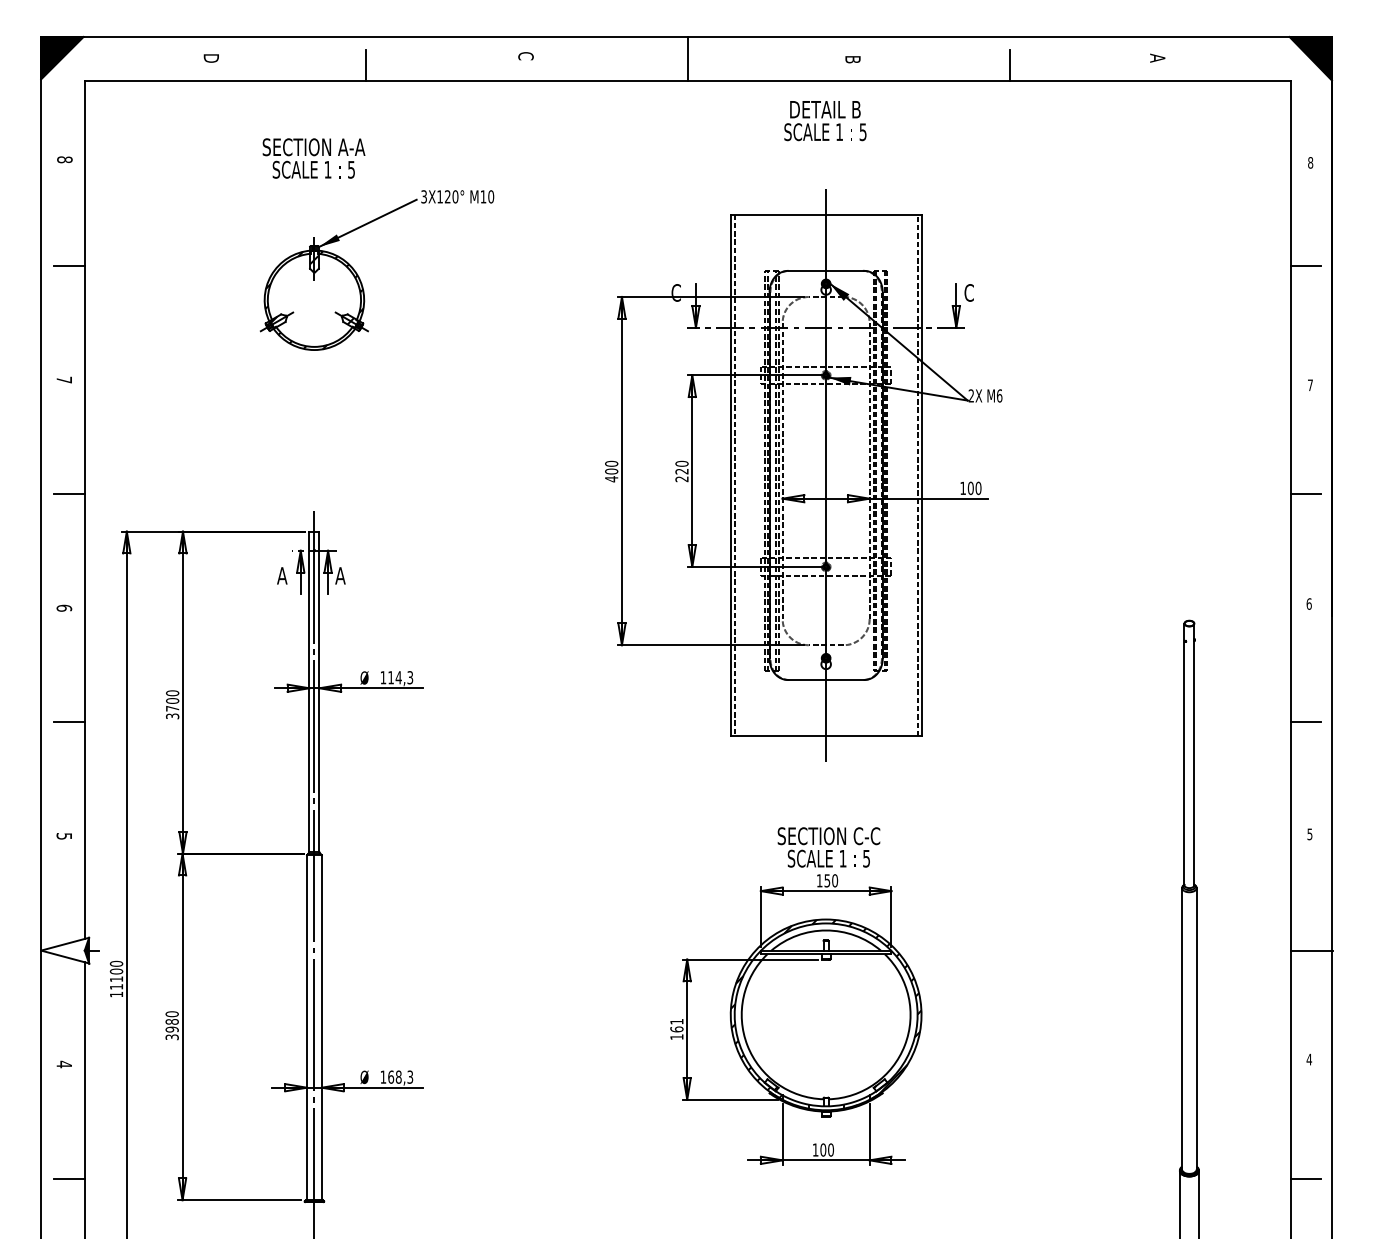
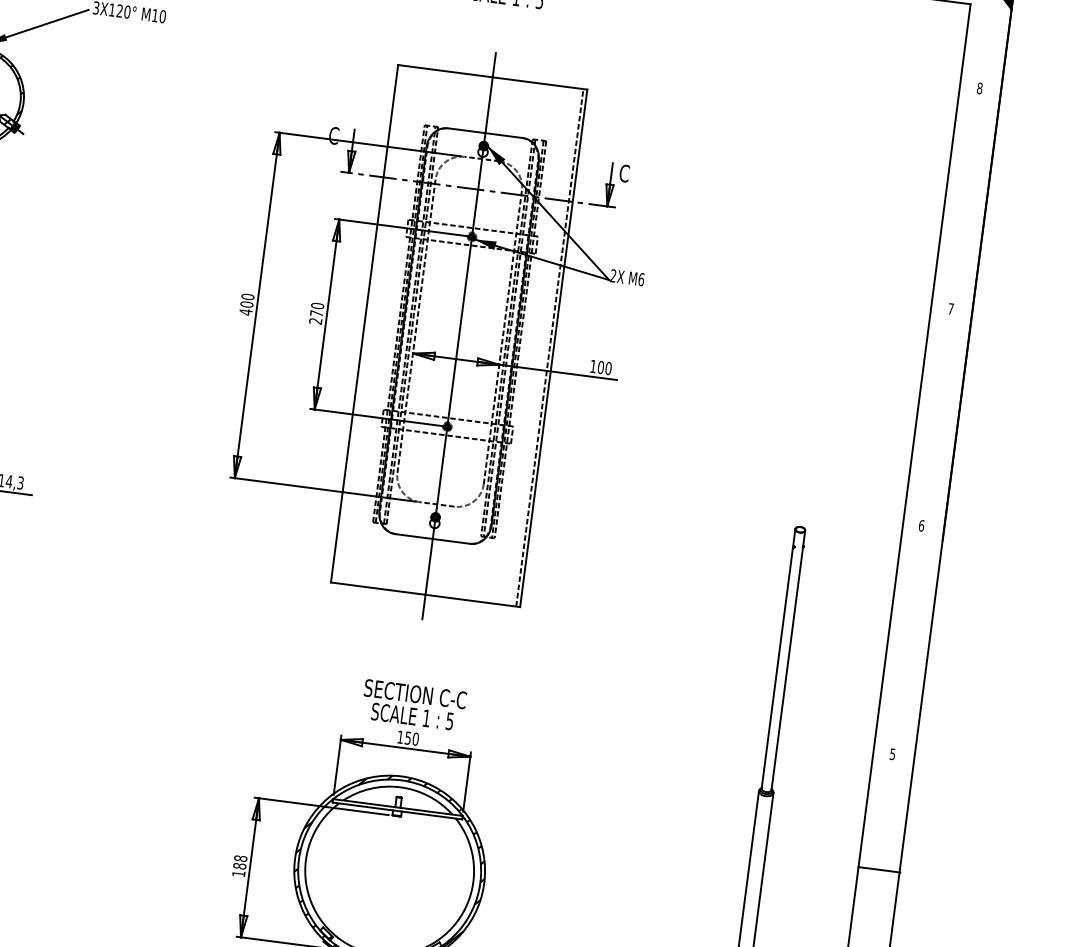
line: (1305, 266) -> (961, 190), removed
text: (681, 471) -> (316, 313), 220 -> 270
line: (734, 475) -> (368, 324), removed
line: (1305, 494) -> (932, 416), removed
line: (1305, 722) -> (902, 642), removed
text: (676, 1025) -> (239, 862), 161 -> 188

